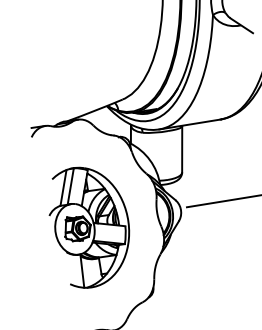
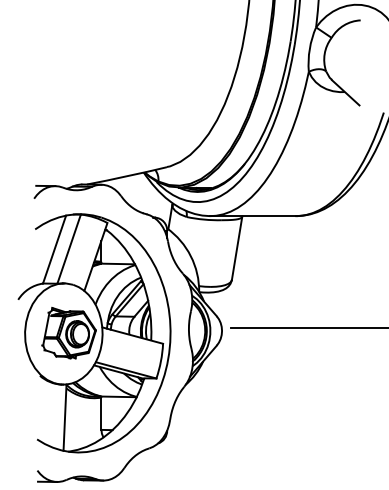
part: (90, 226) -> (94, 333), size x1.43

